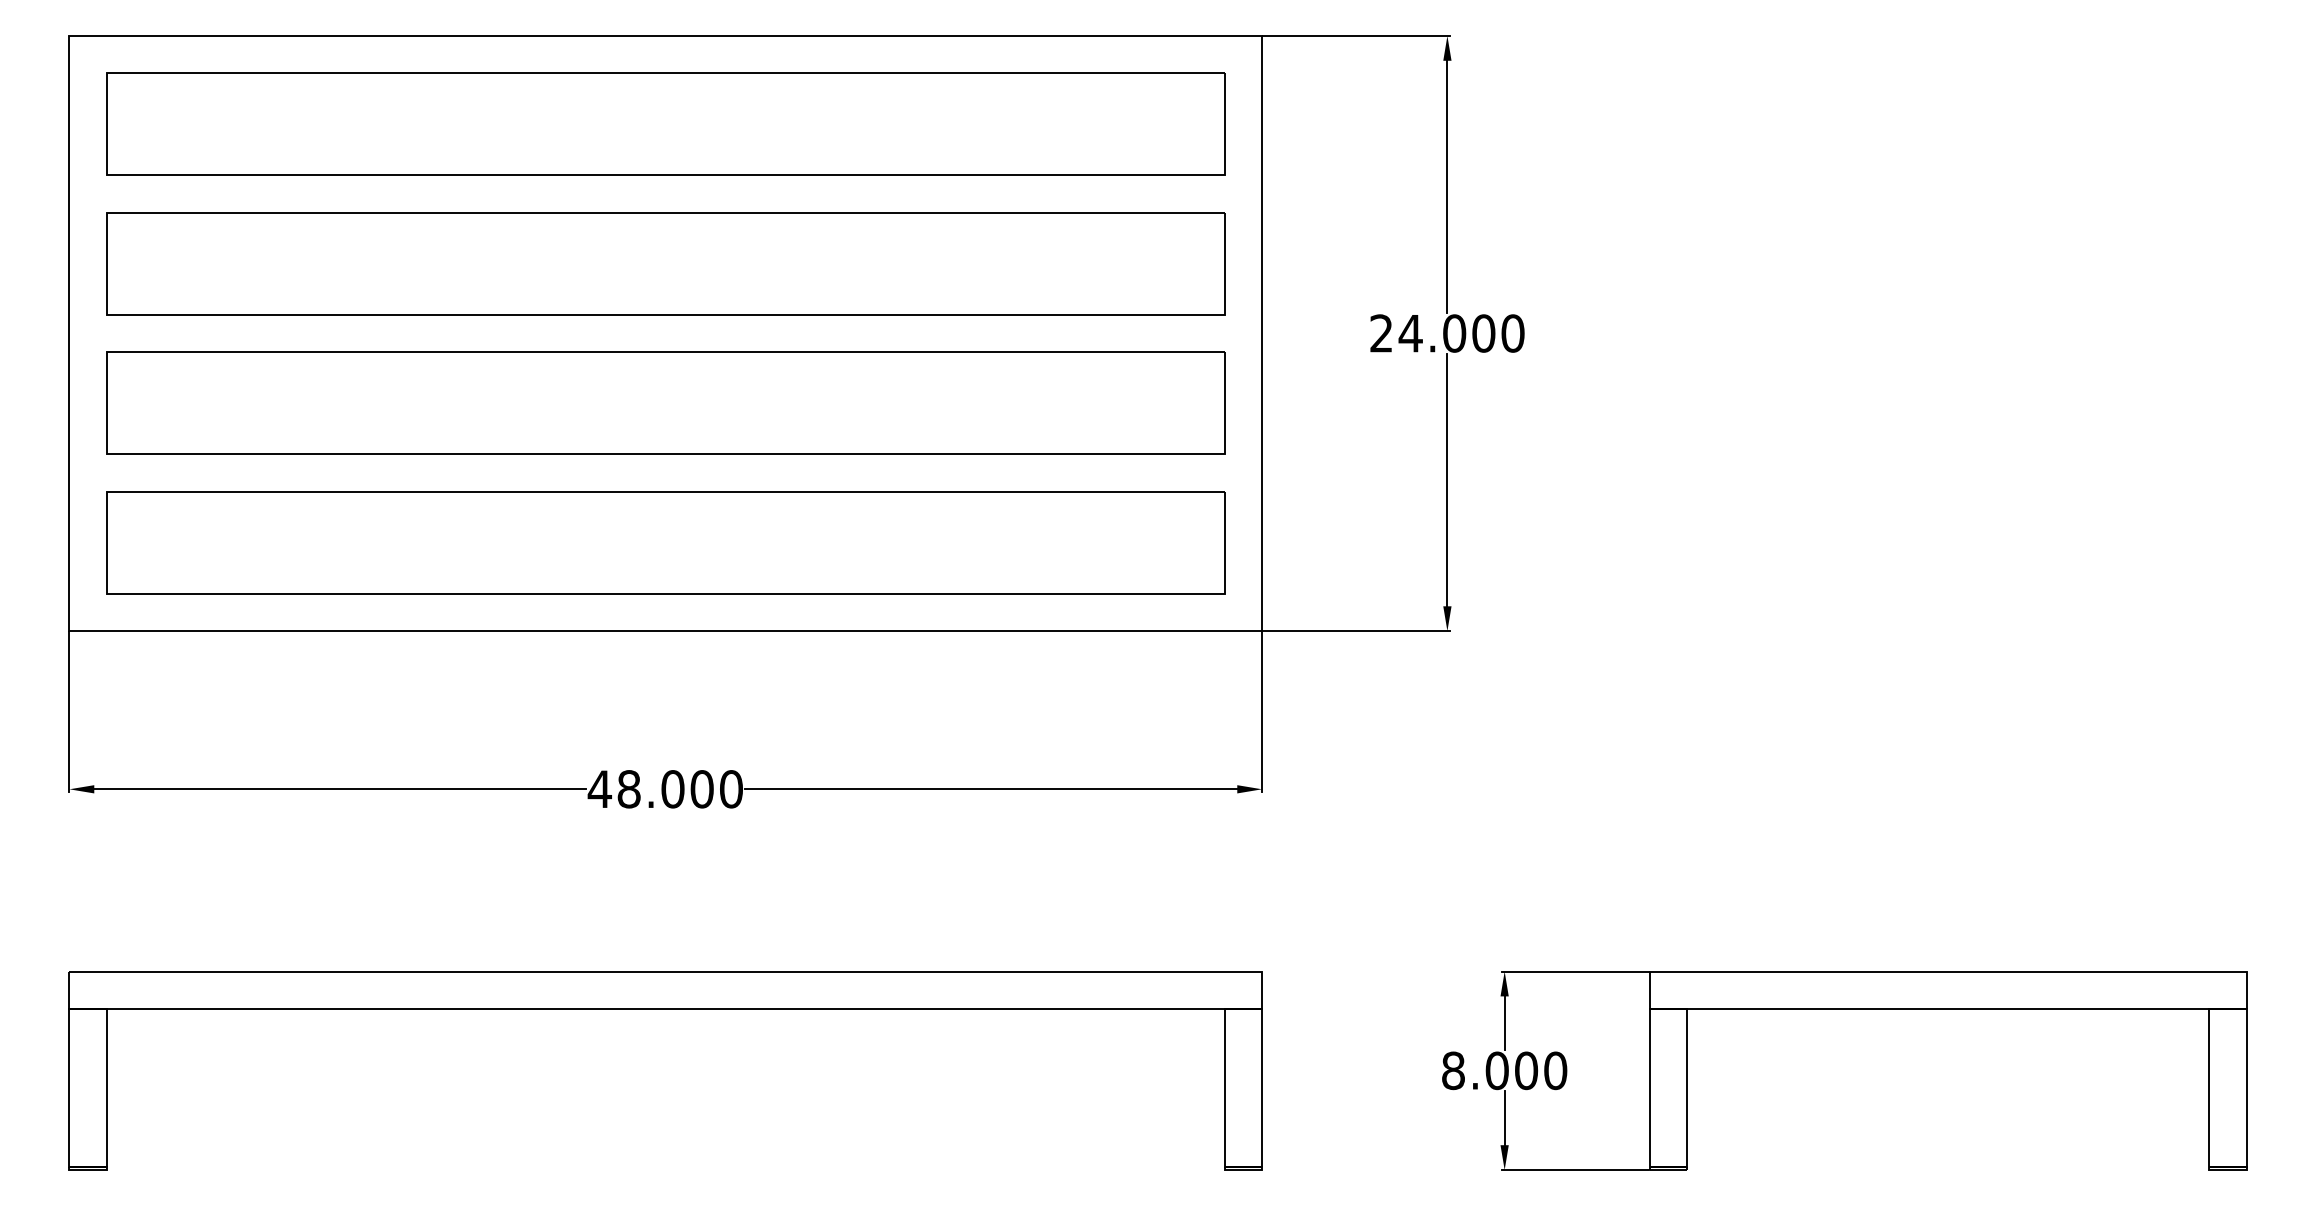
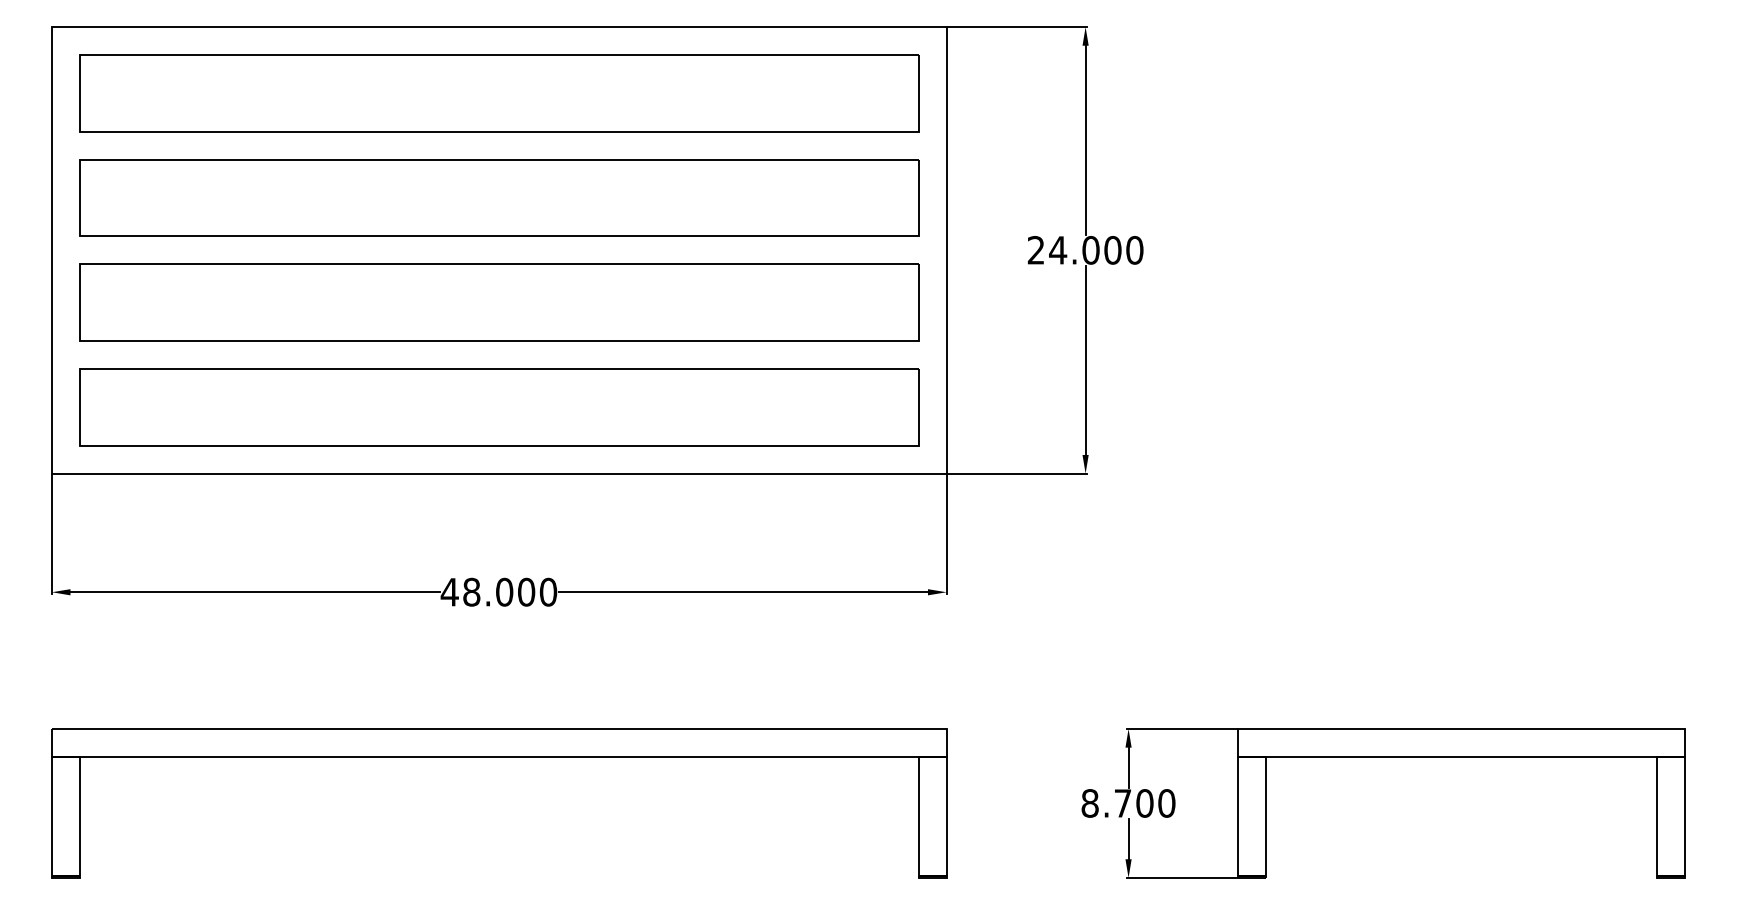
text: (1496, 1070) -> (1122, 803), 8.000 -> 8.700

